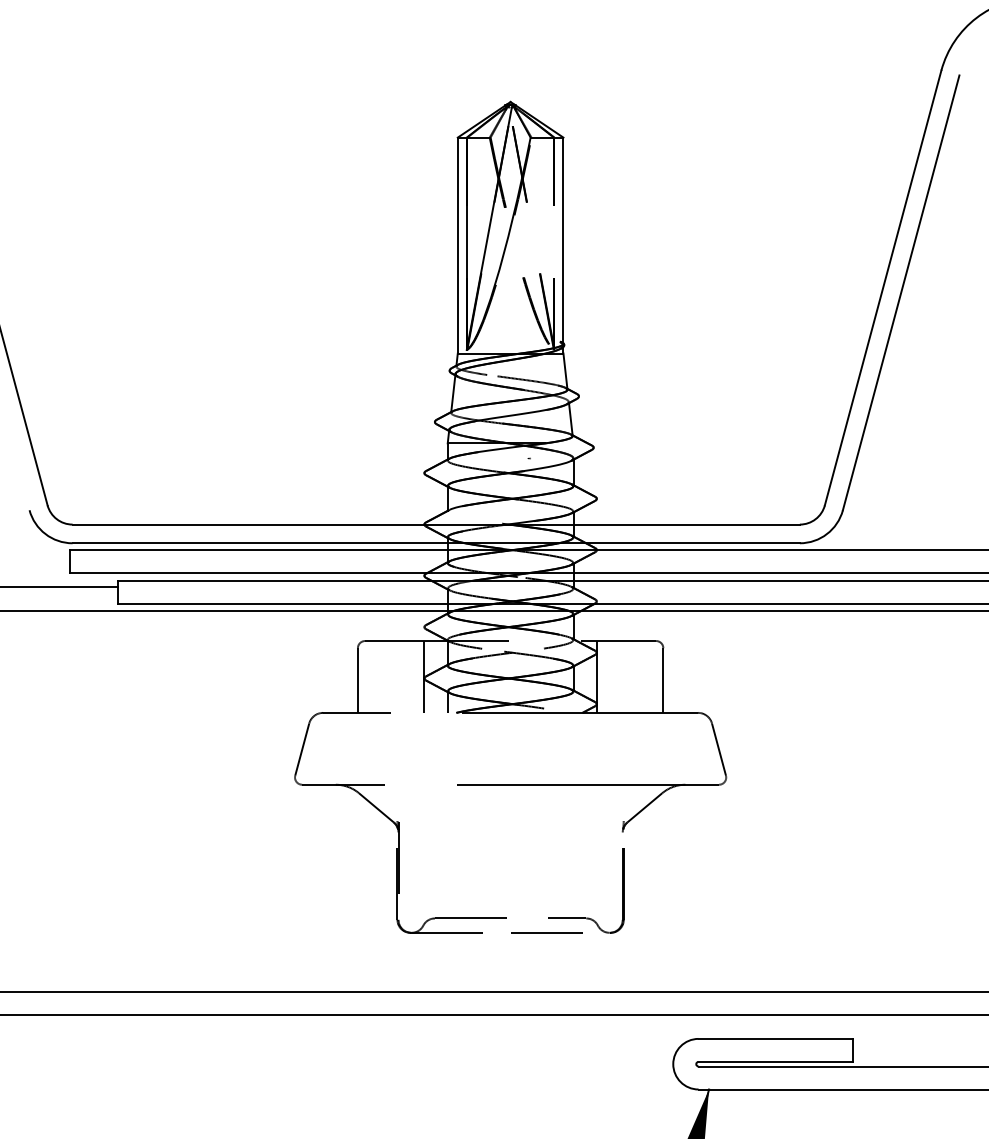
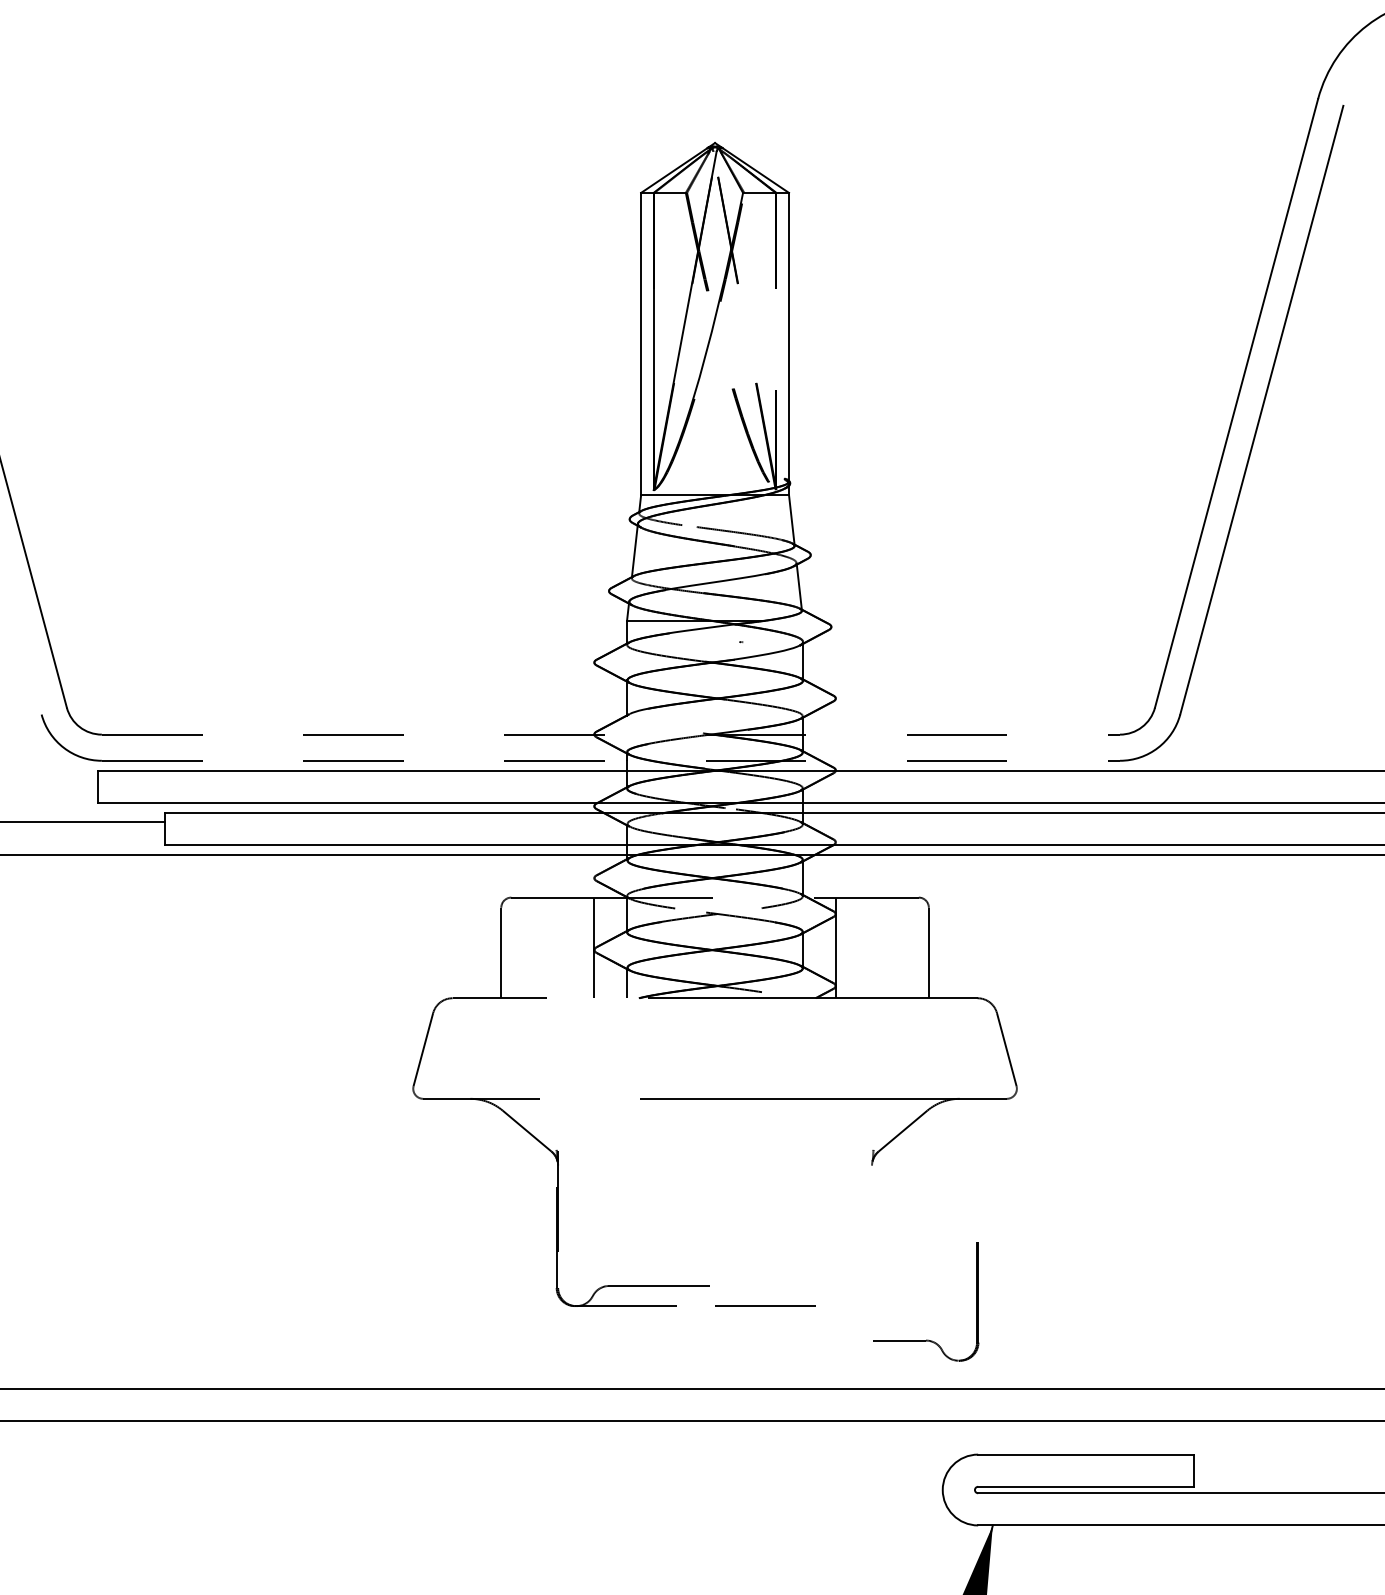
line: (436, 524) -> (611, 734), solid -> dashed
line: (436, 543) -> (611, 761), solid -> dashed
part: (586, 917) -> (926, 1339), moved

